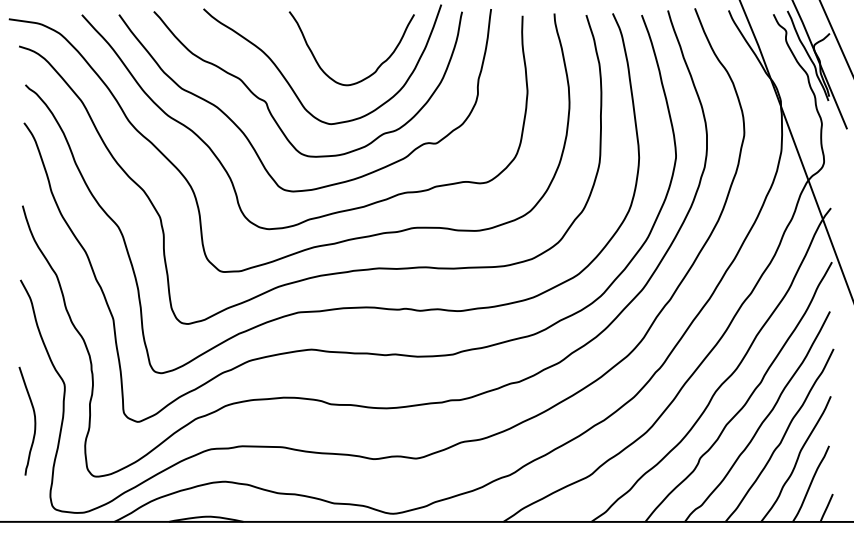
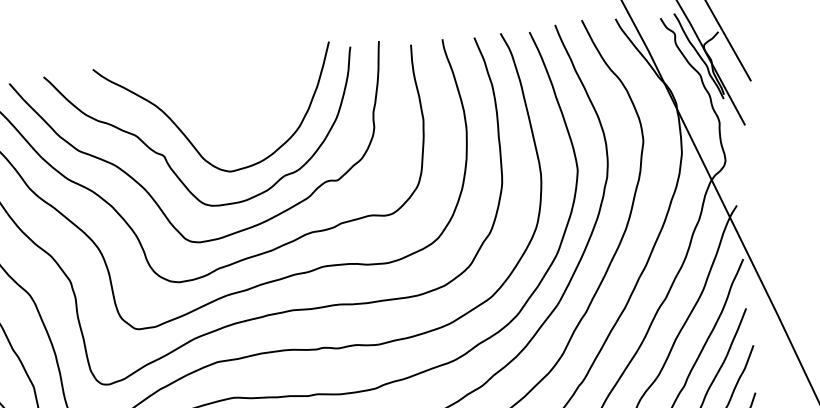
curve: (376, 68) -> (270, 111), removed

